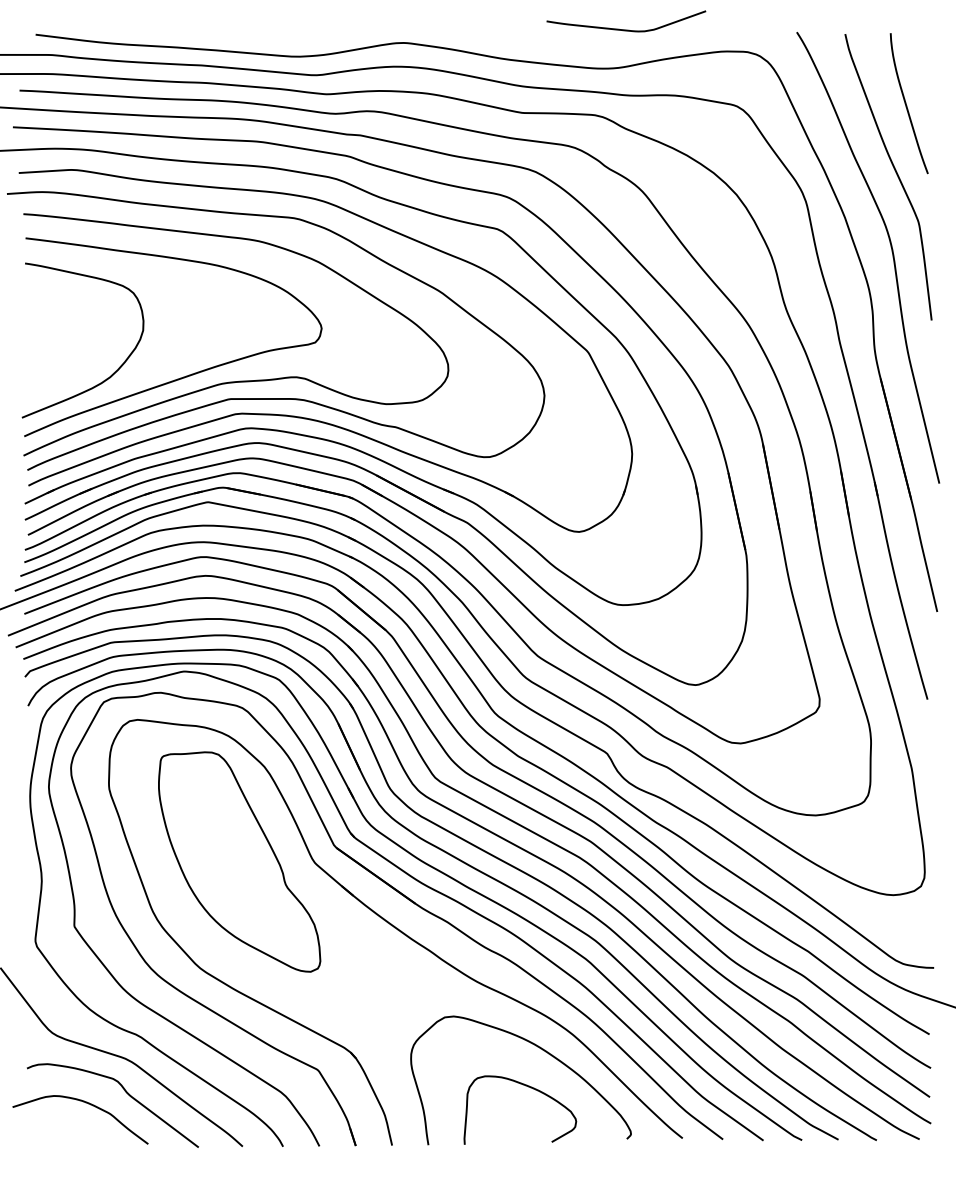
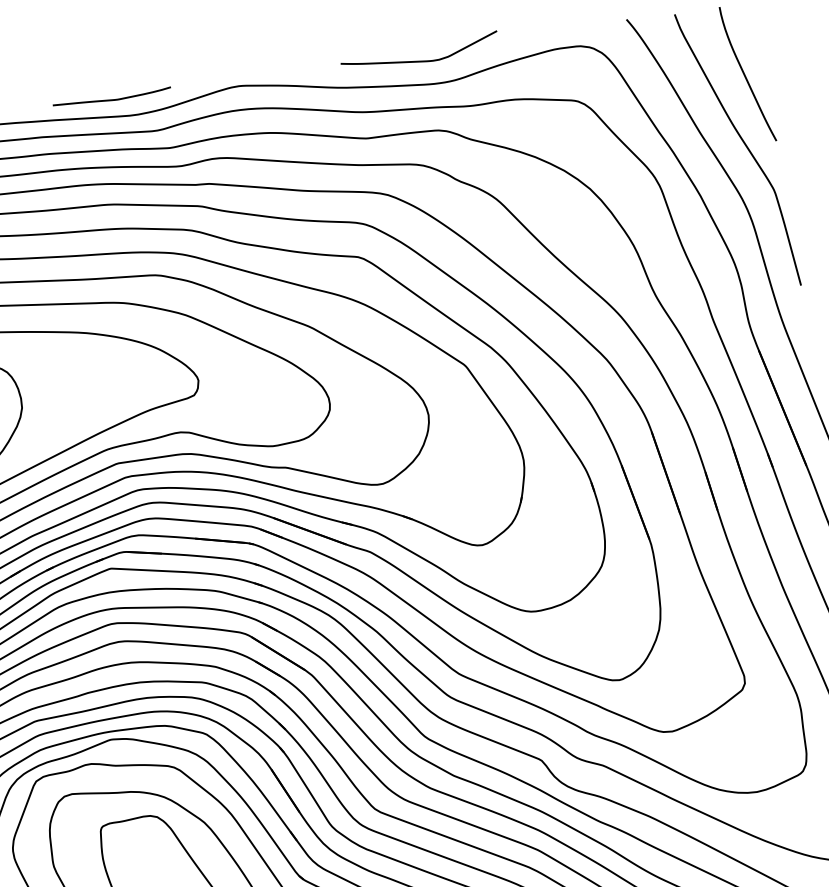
curve: (626, 29) -> (420, 60), moved
curve: (276, 37) -> (112, 98), added

